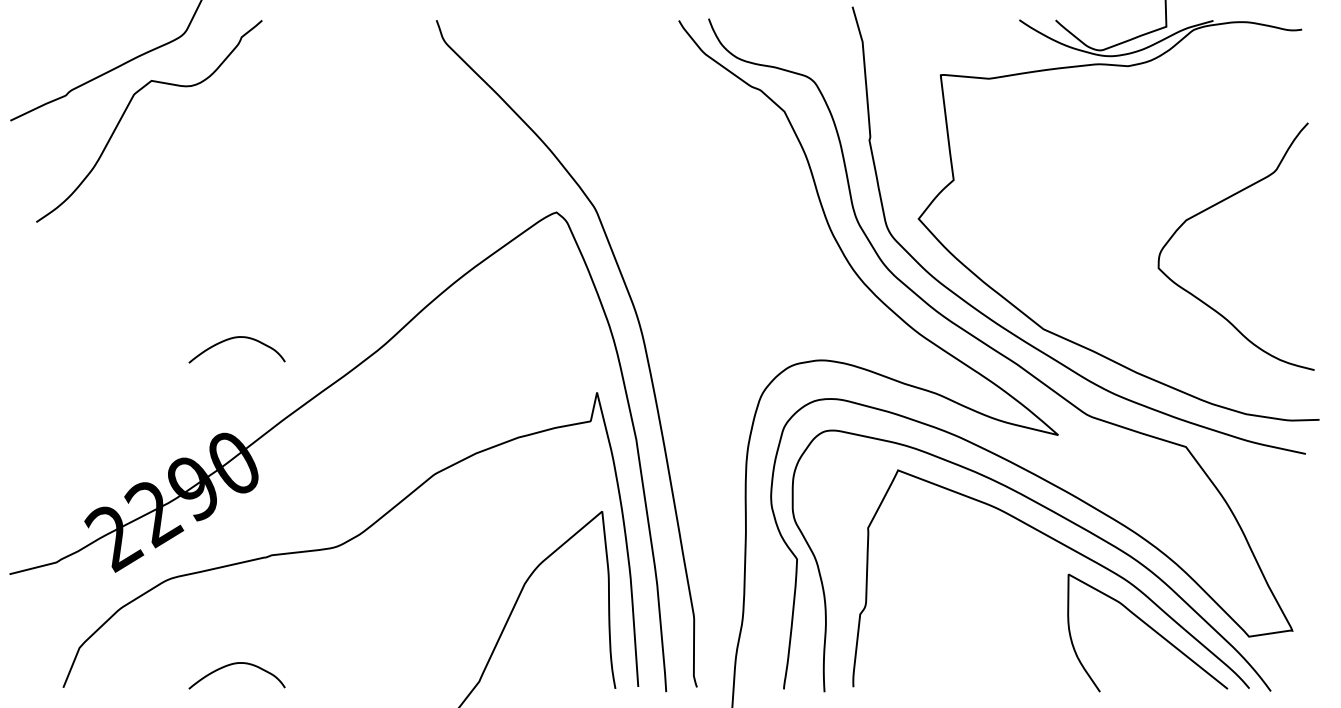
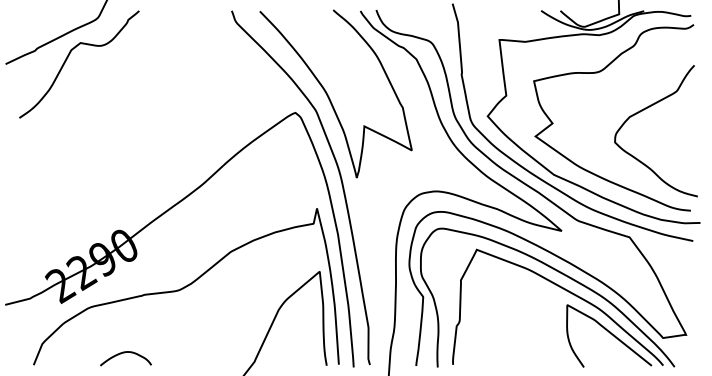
curve: (1125, 138) -> (597, 73), added
curve: (620, 181) -> (329, 96), added
curve: (236, 339) -> (125, 180), removed

